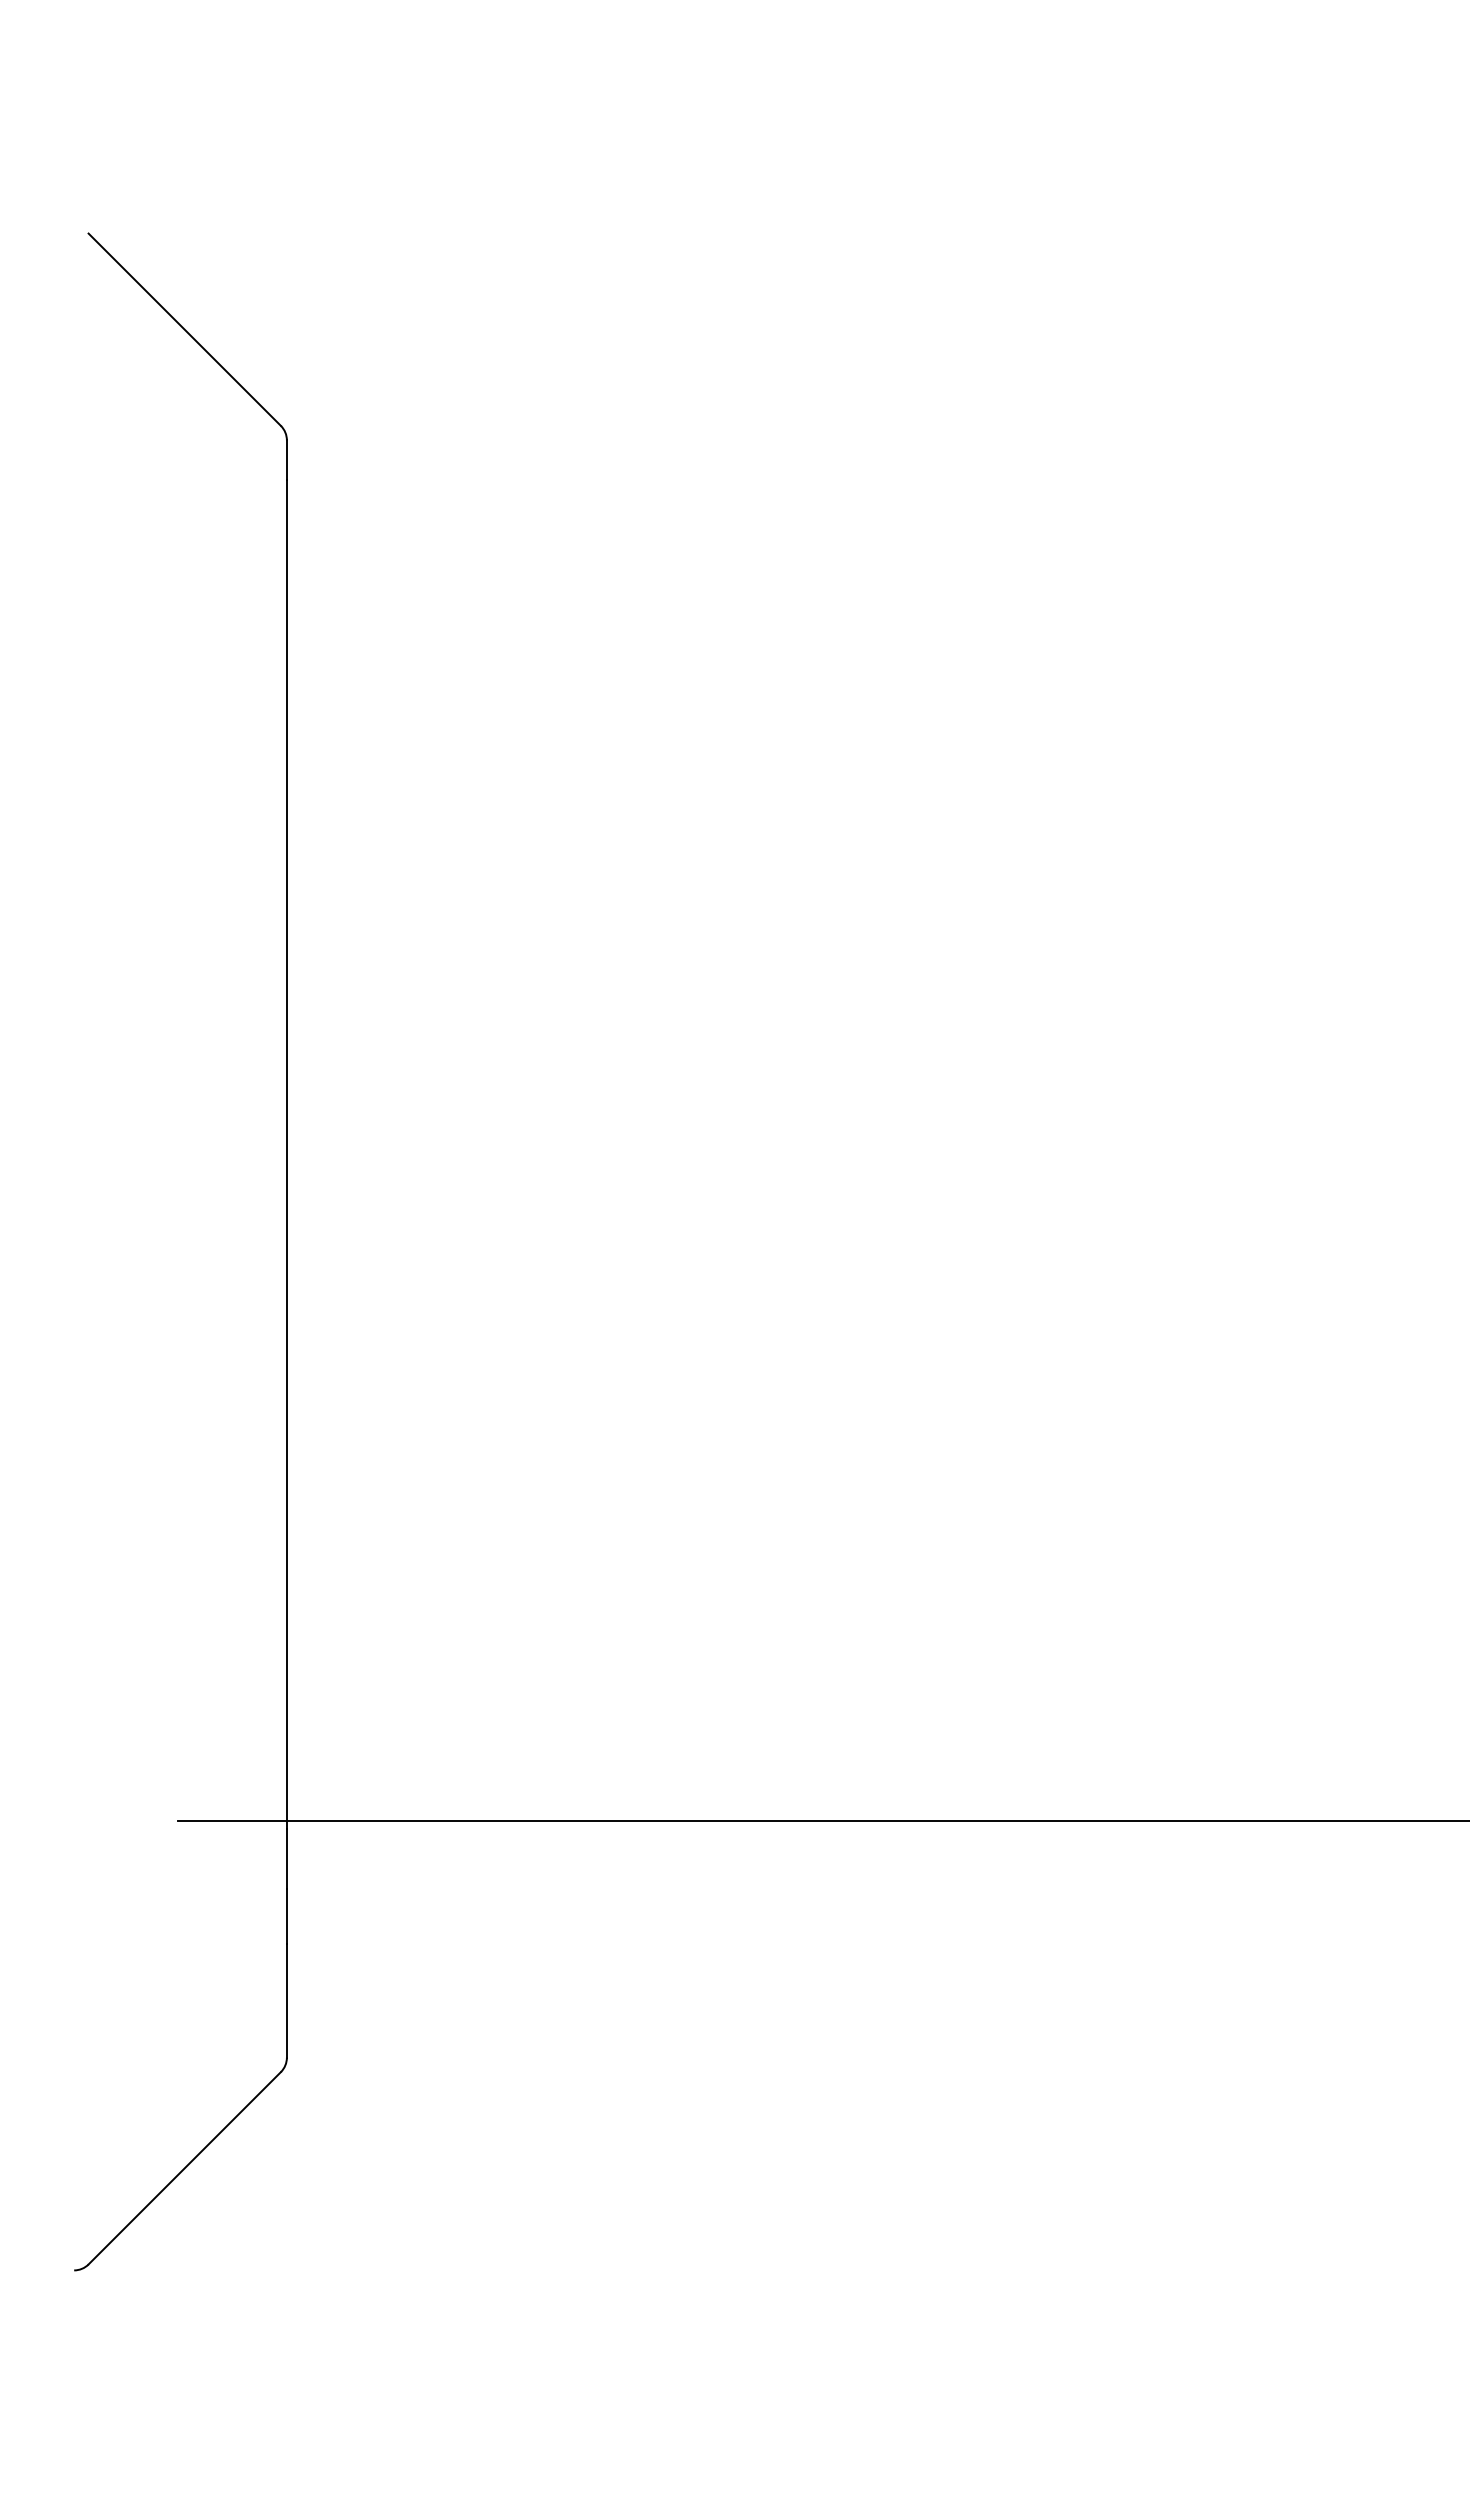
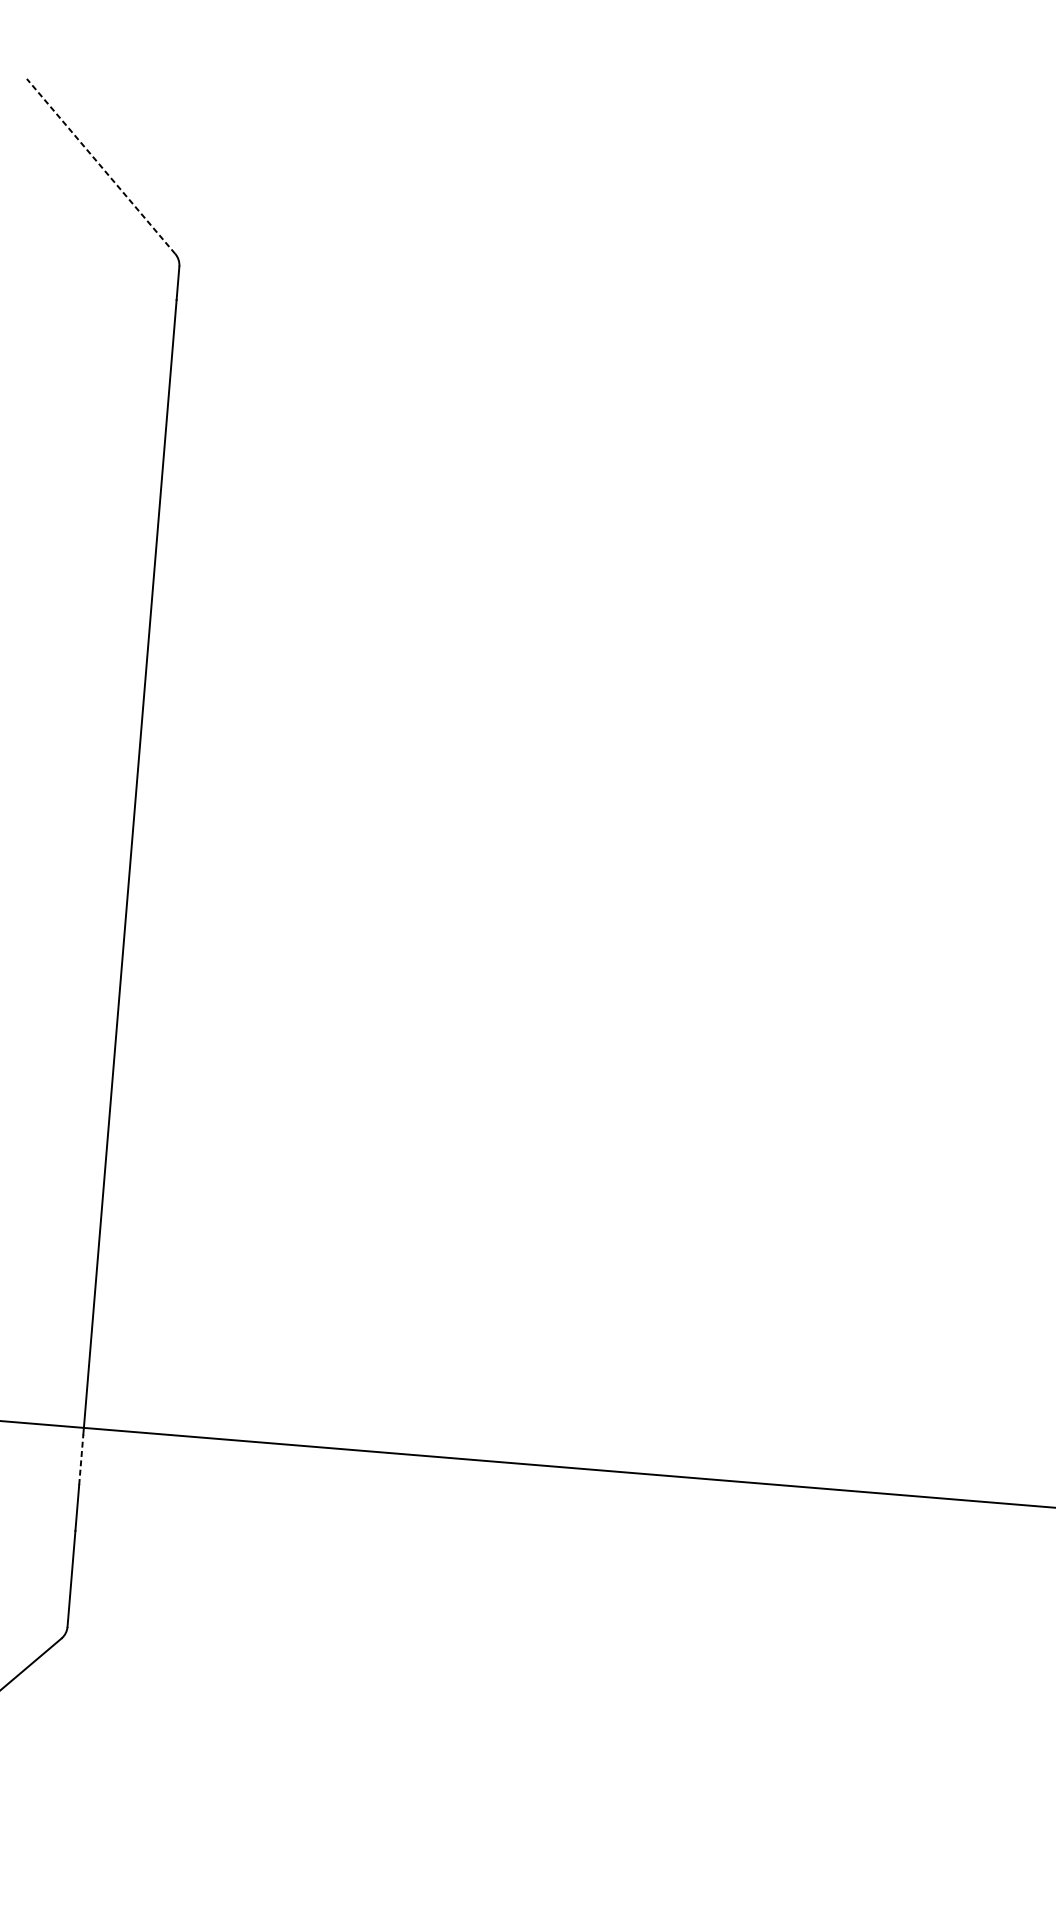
line: (184, 329) -> (100, 166), solid -> dashed
line: (286, 1858) -> (80, 1459), solid -> dashed

